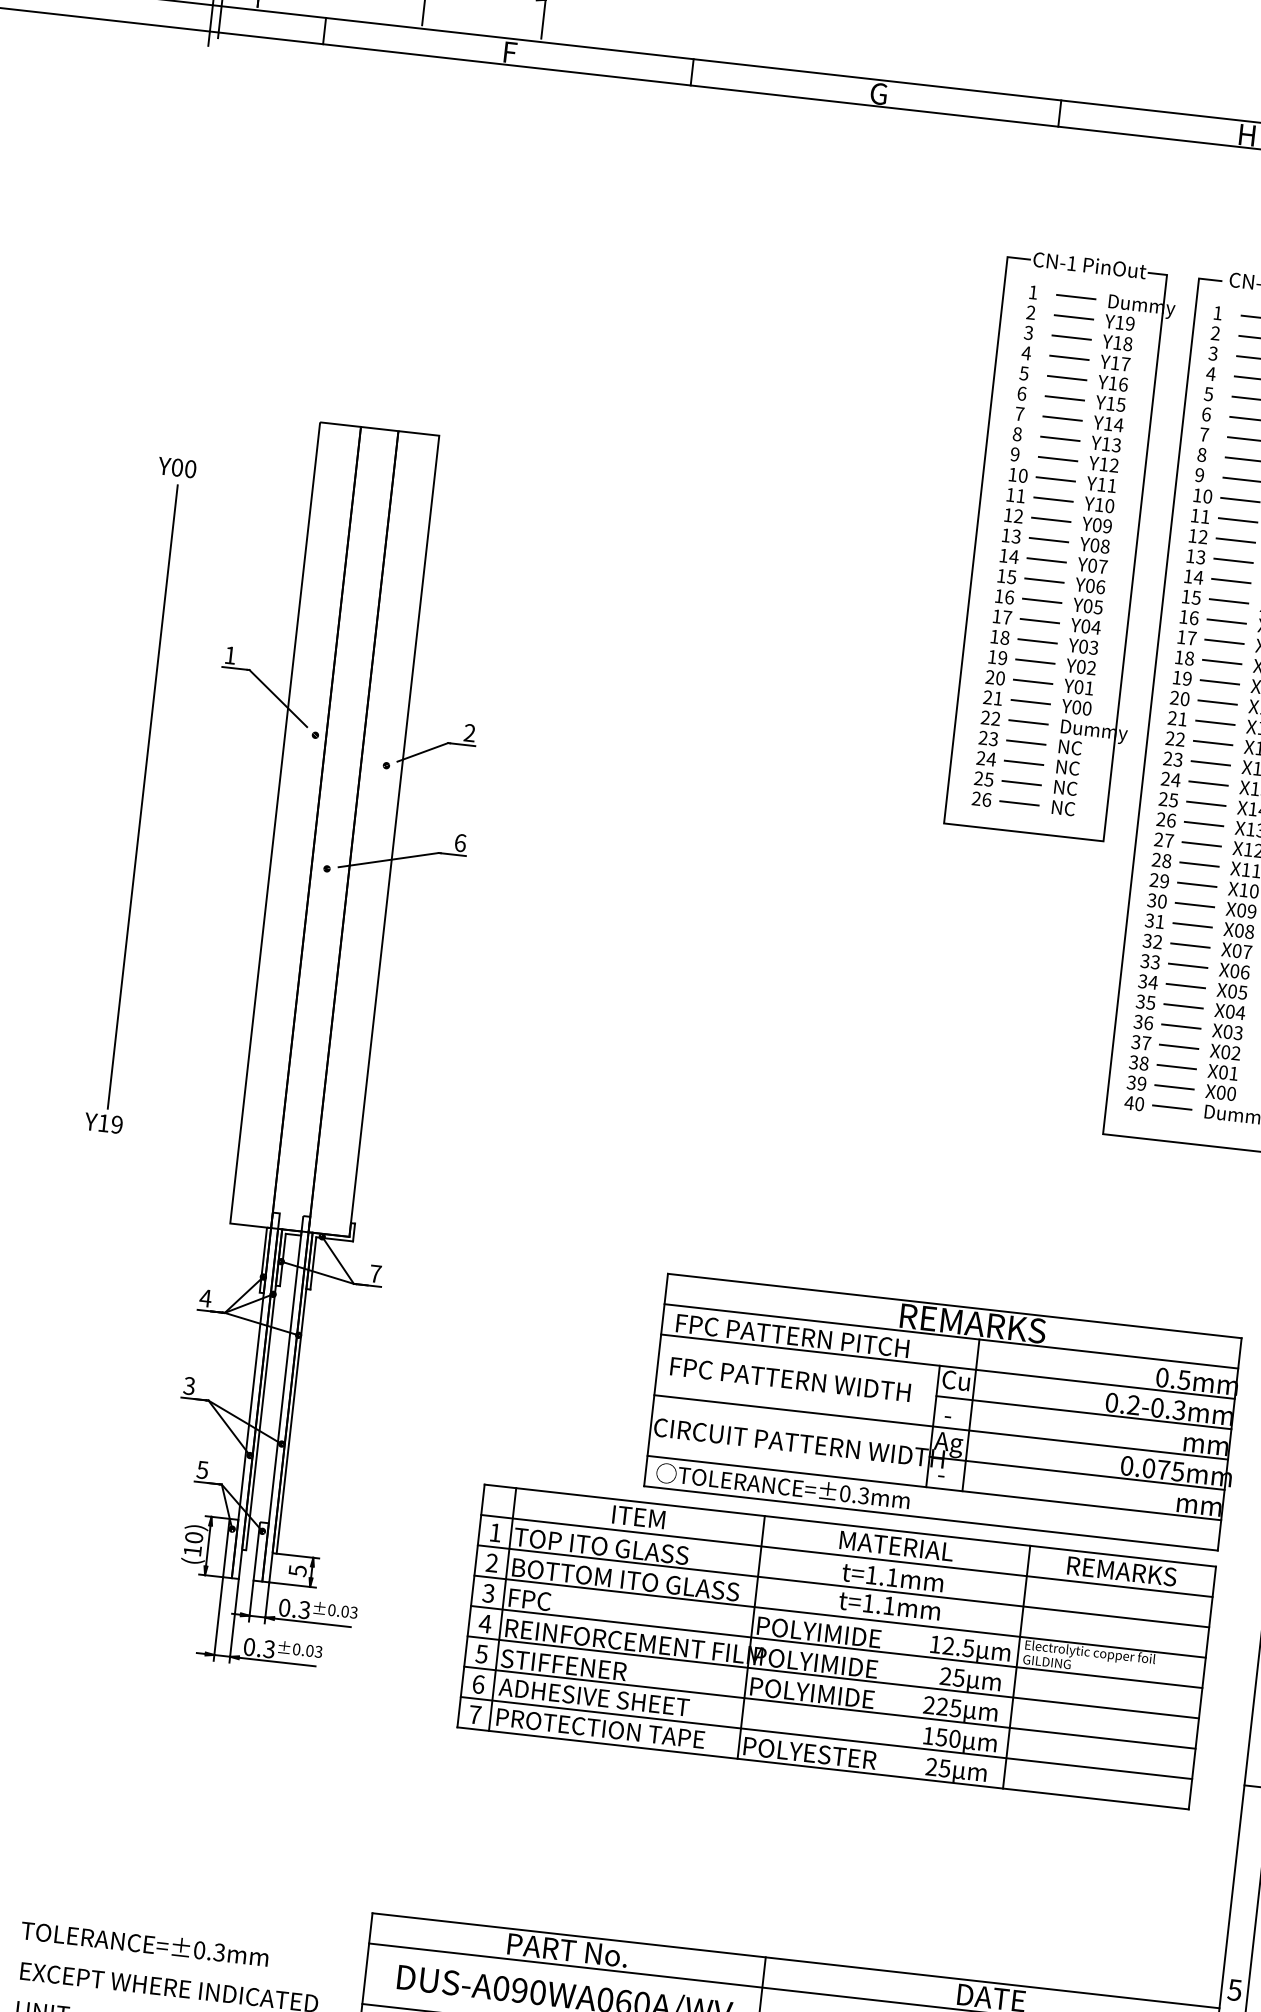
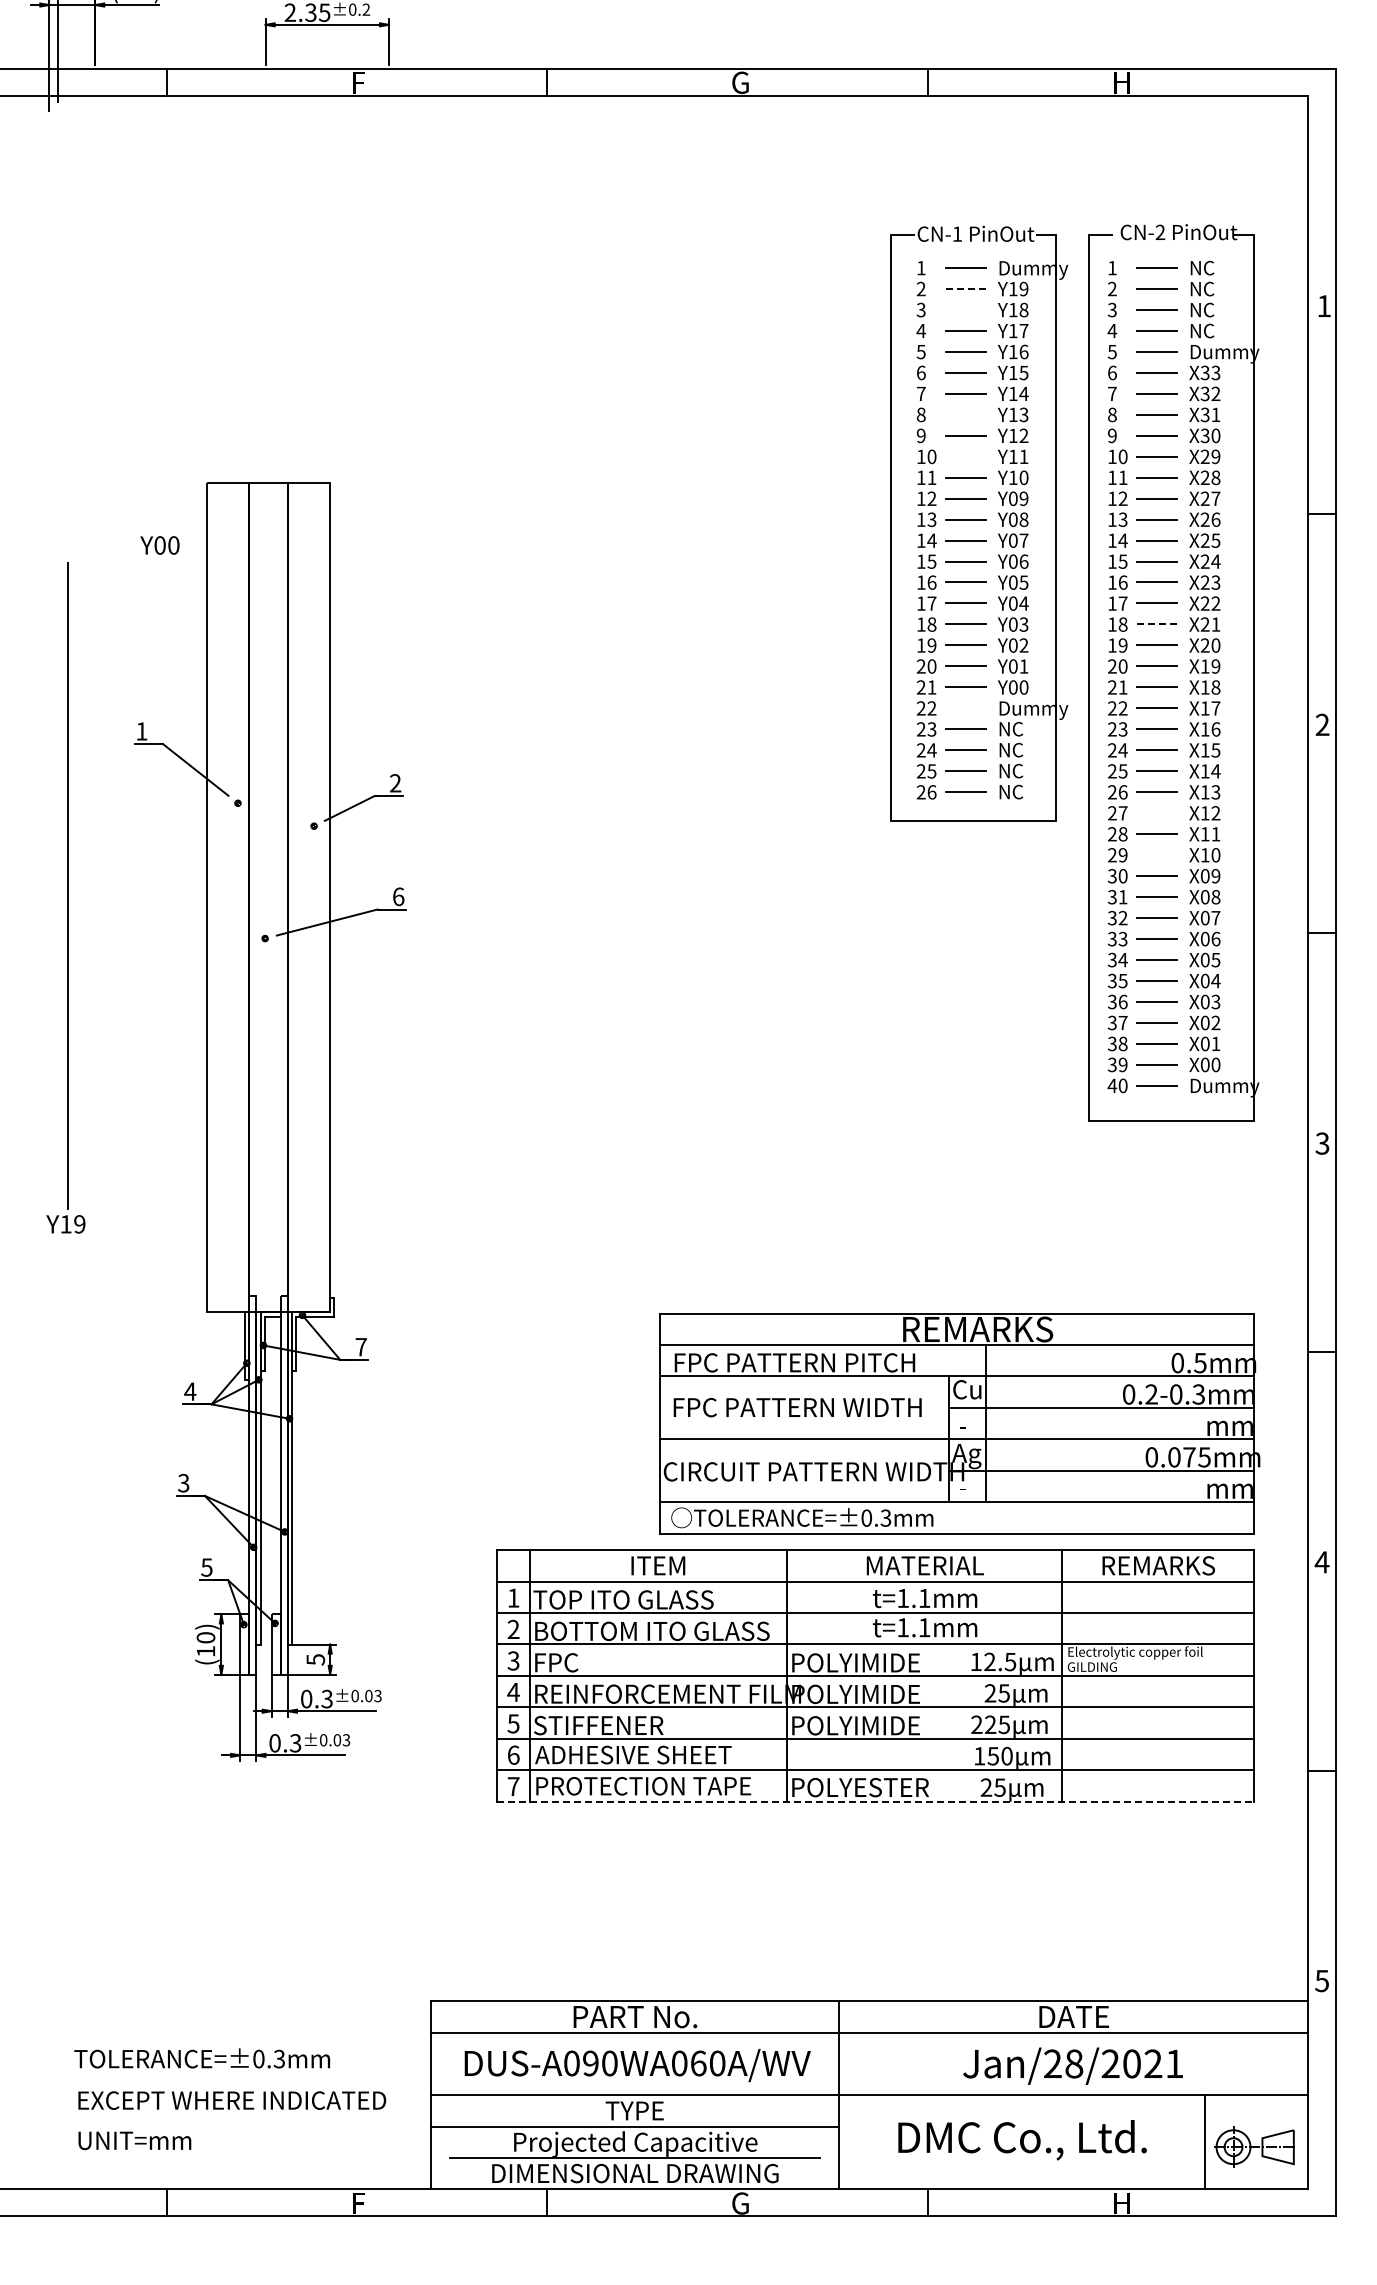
line: (1073, 316) -> (965, 288), solid -> dashed
line: (1071, 337) -> (965, 309), removed
line: (1060, 438) -> (965, 414), removed
text: (176, 467) -> (159, 545), moved
line: (1055, 479) -> (965, 456), removed
line: (1221, 662) -> (1156, 624), solid -> dashed
line: (1028, 722) -> (965, 708), removed
line: (1201, 844) -> (1156, 813), removed
line: (1196, 885) -> (1156, 855), removed
line: (823, 1768) -> (875, 1801), solid -> dashed

